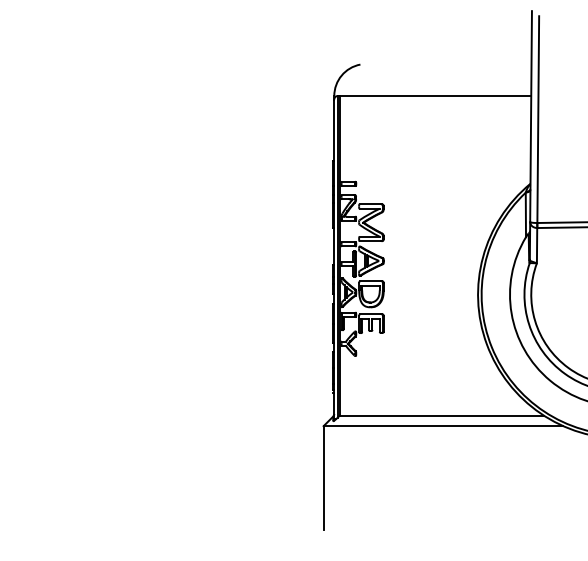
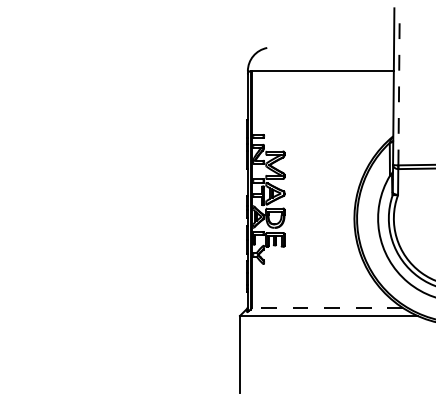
line: (538, 119) -> (399, 88), solid -> dashed
line: (441, 416) -> (327, 308), solid -> dashed

